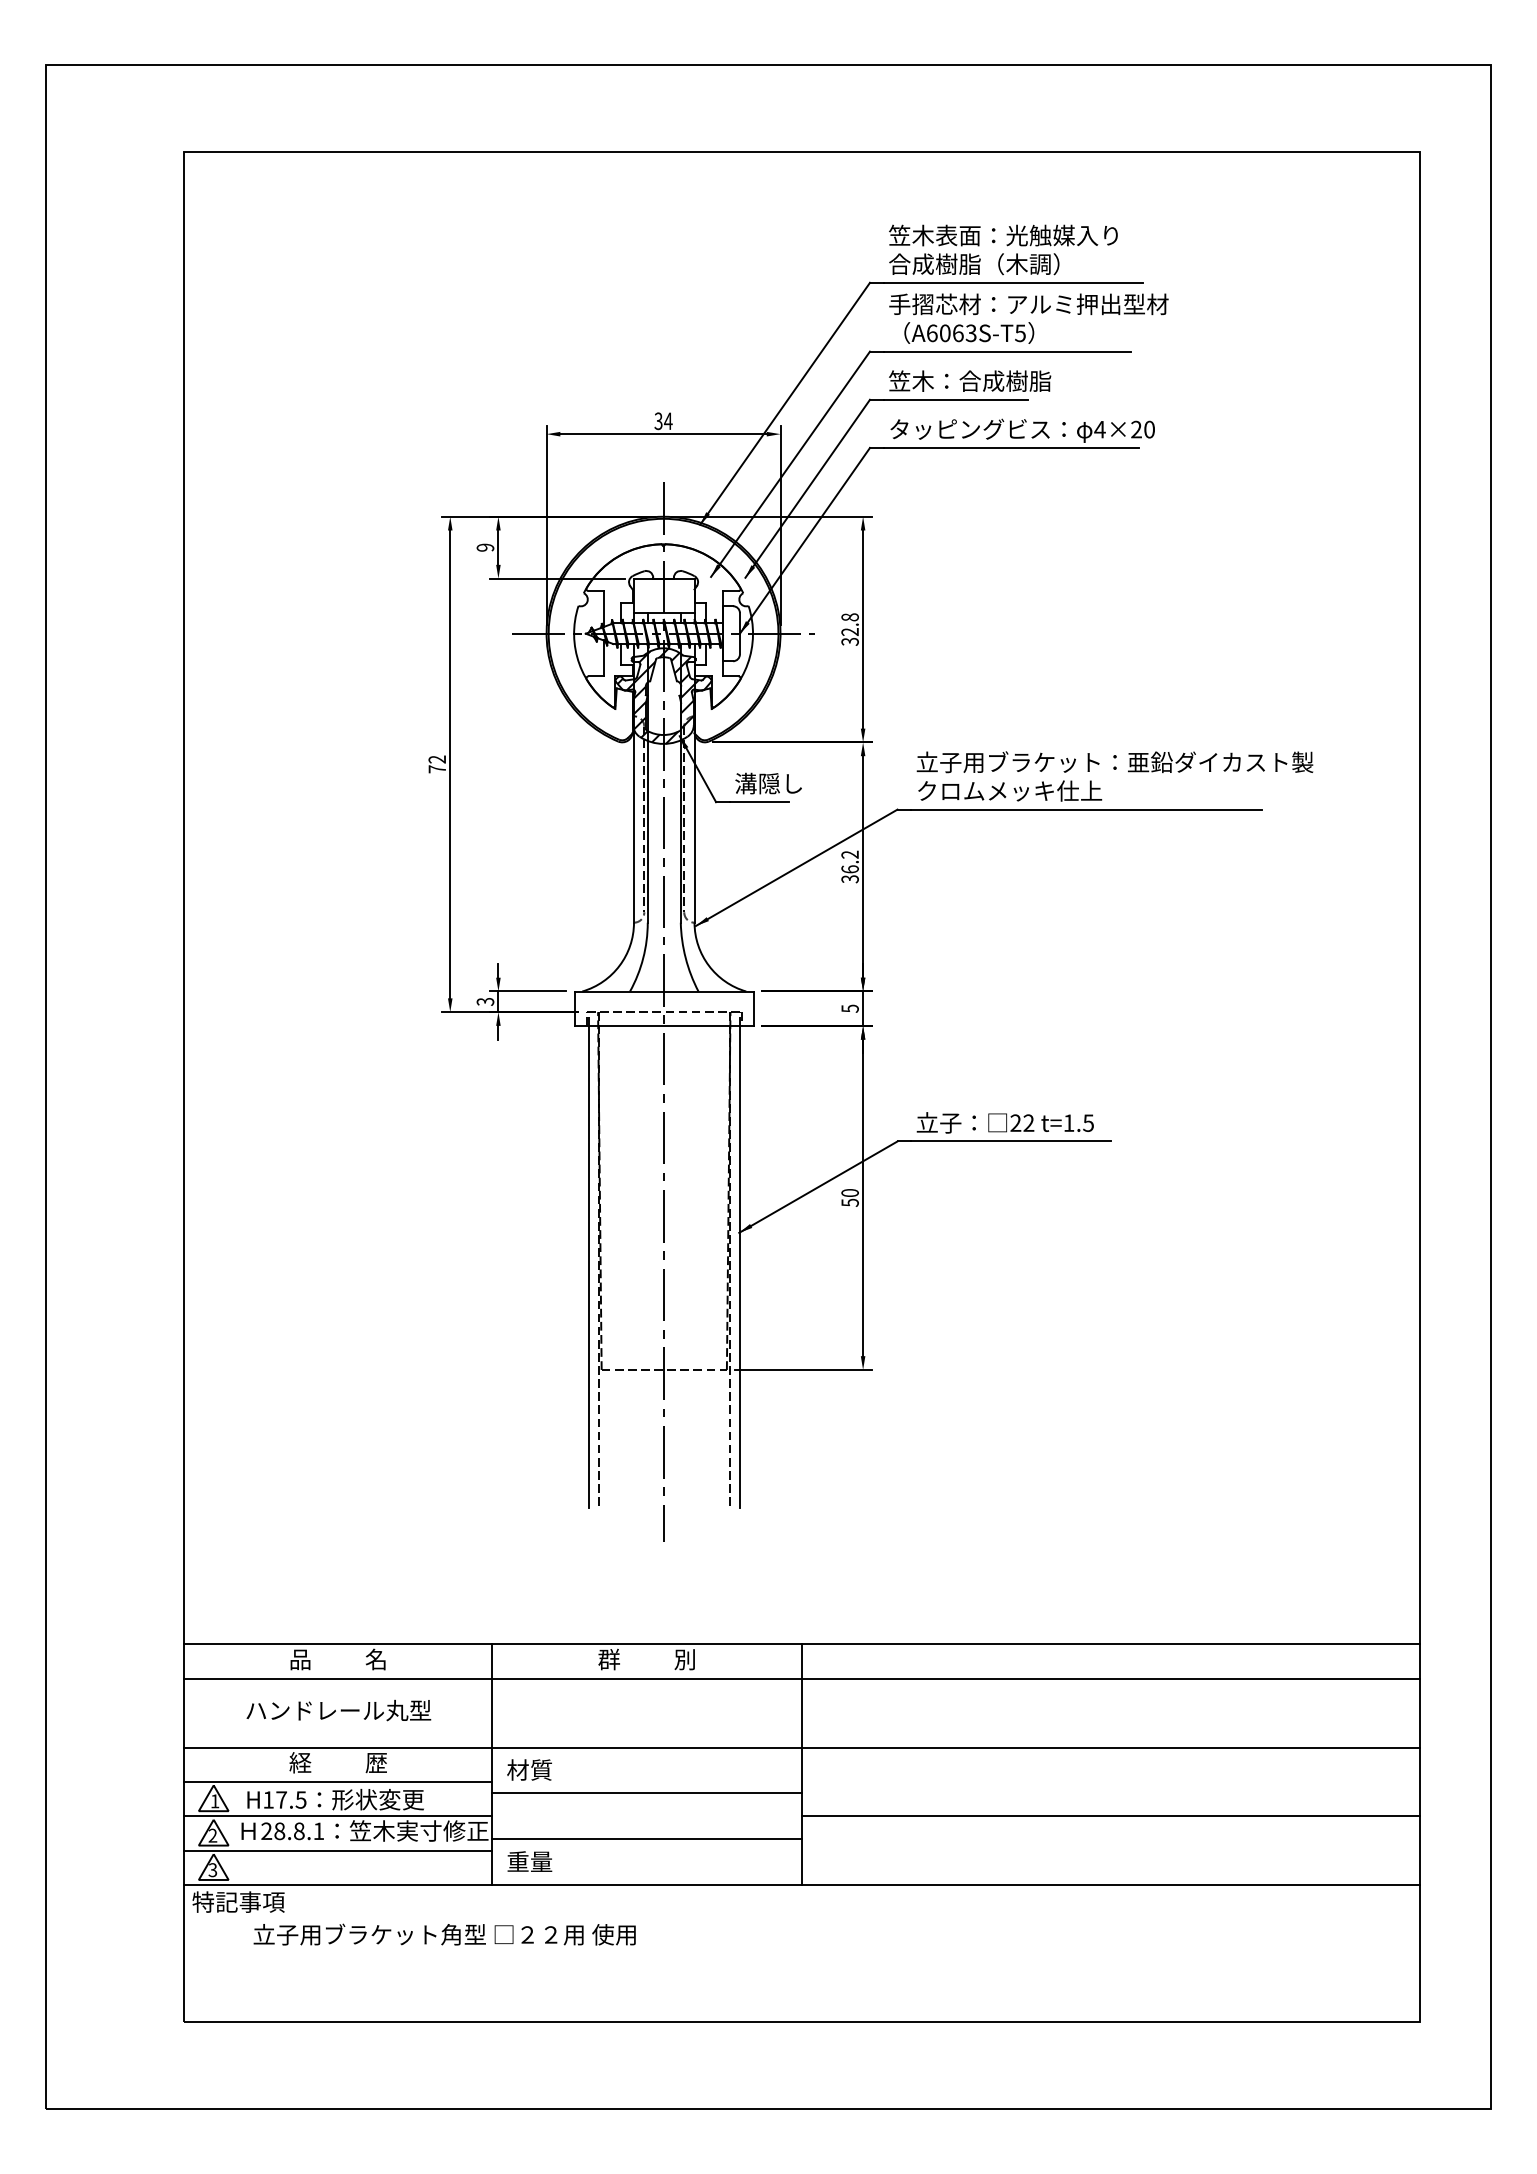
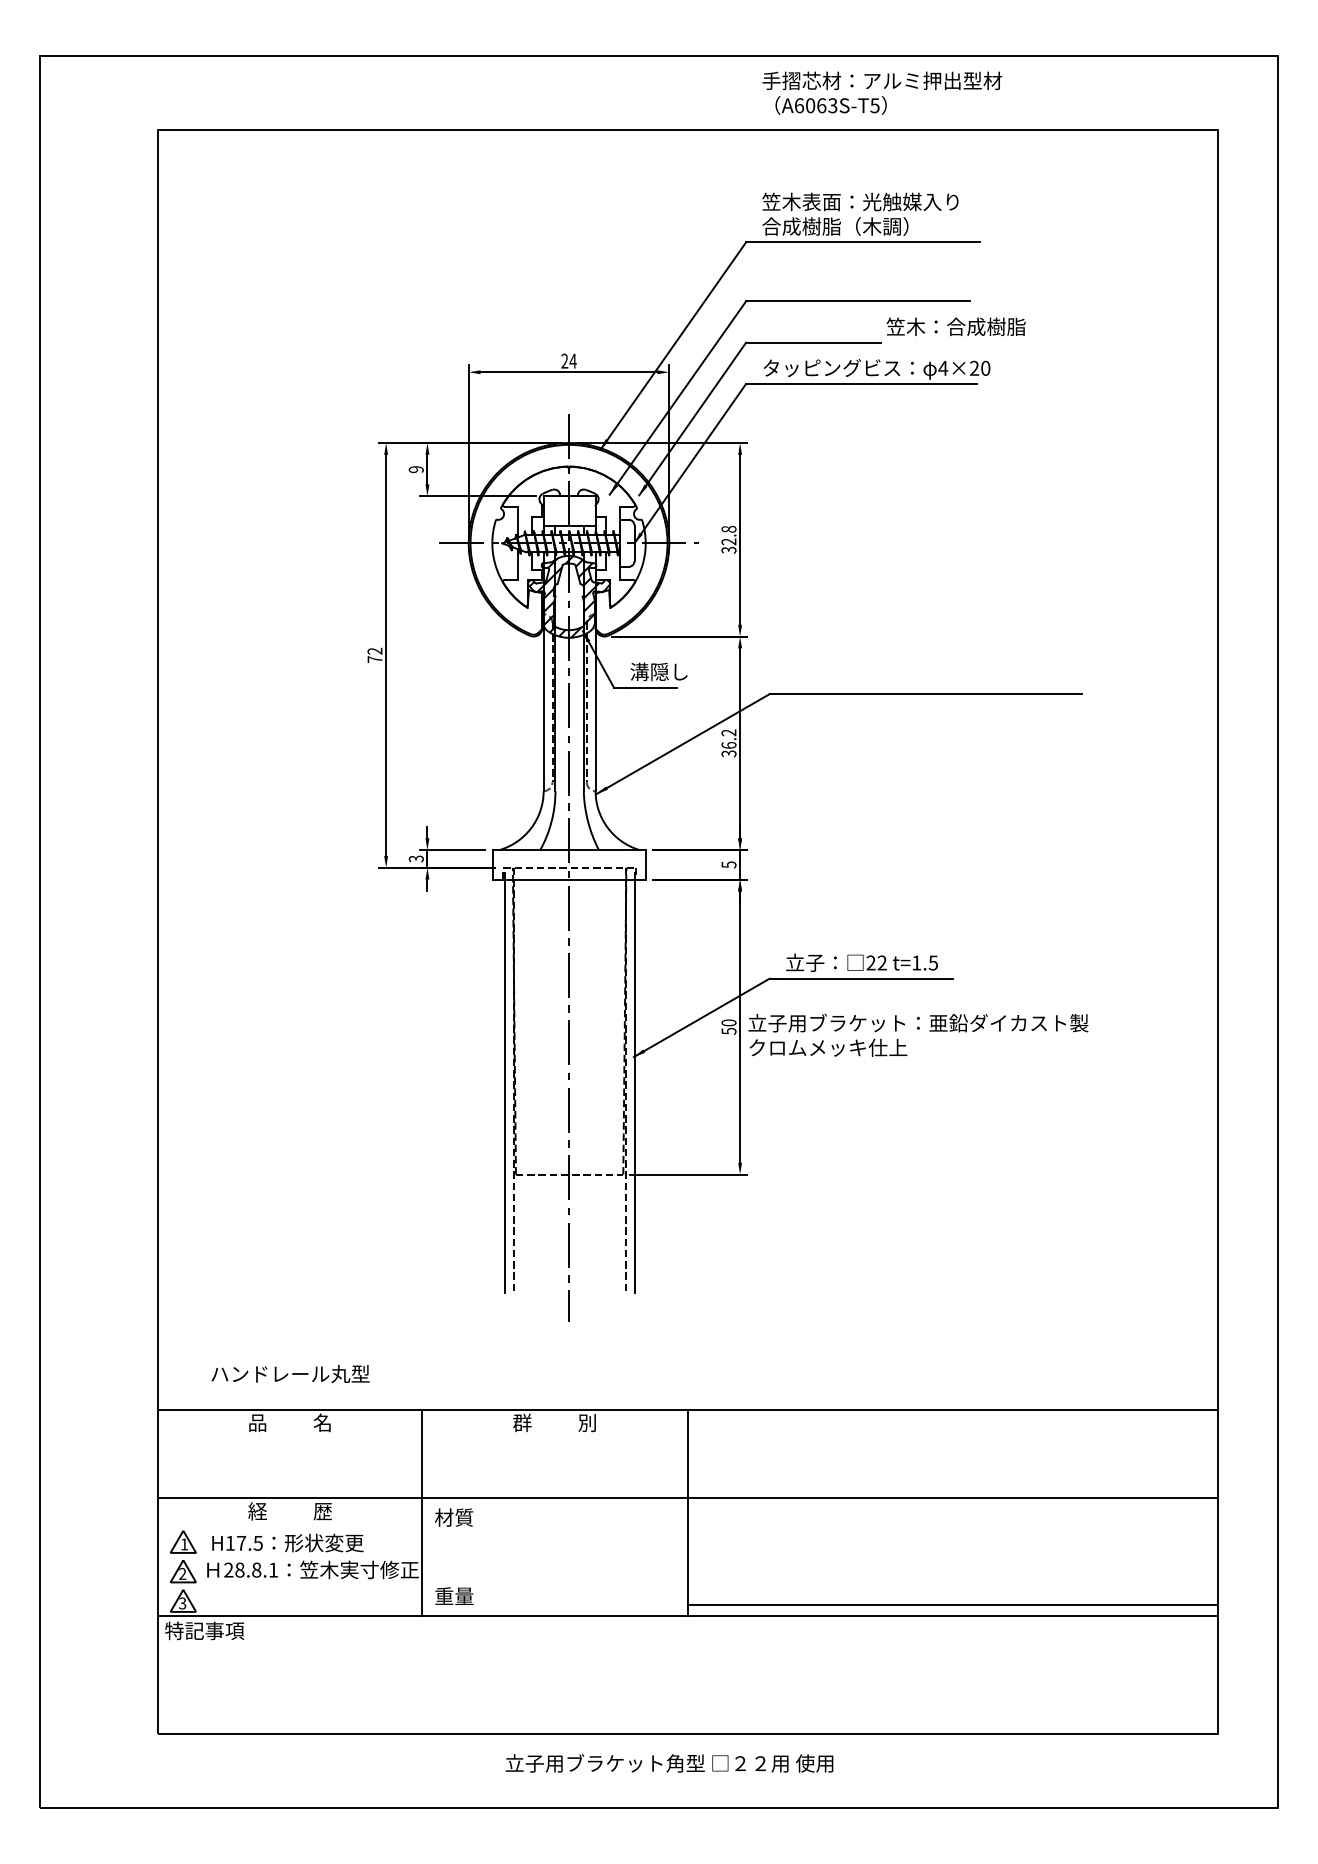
text: (1028, 318) -> (881, 93), moved
text: (970, 380) -> (956, 326), moved
text: (658, 421) -> (564, 361), 34 -> 24
text: (1114, 776) -> (917, 1035), moved
line: (801, 1678) -> (687, 1439), removed
text: (338, 1710) -> (290, 1373), moved
line: (337, 1781) -> (289, 1527), removed
line: (647, 1793) -> (555, 1537), removed
line: (337, 1816) -> (289, 1557), removed
line: (1111, 1816) -> (953, 1604), moved
line: (647, 1839) -> (555, 1577), removed
line: (337, 1850) -> (289, 1586), removed
text: (444, 1934) -> (669, 1763), moved

